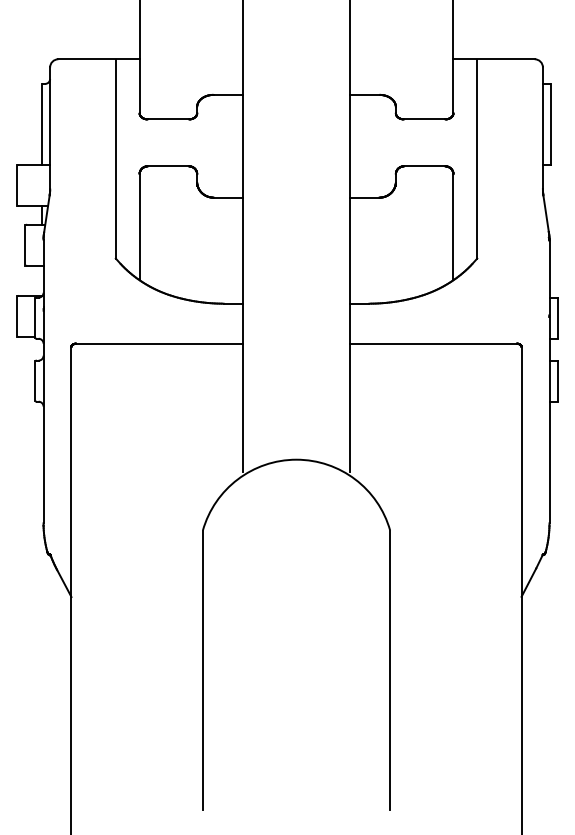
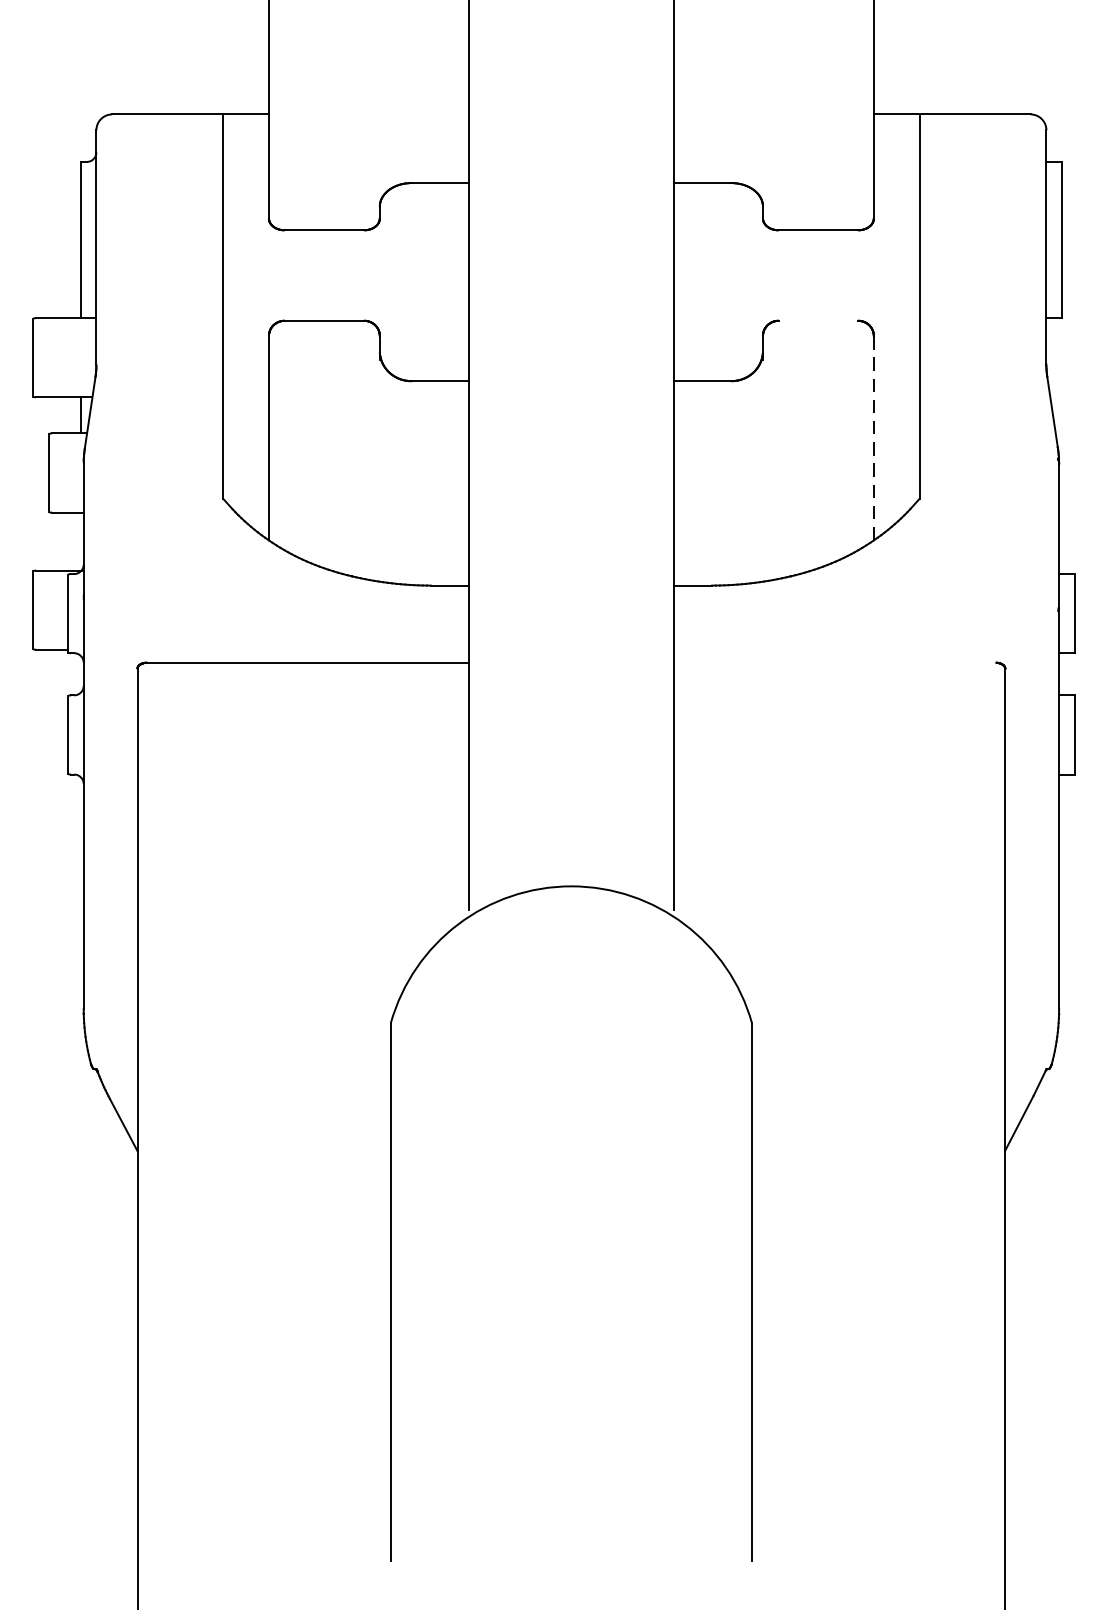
line: (424, 166) -> (818, 321), removed
line: (453, 226) -> (874, 436), solid -> dashed
line: (432, 343) -> (833, 662), removed

